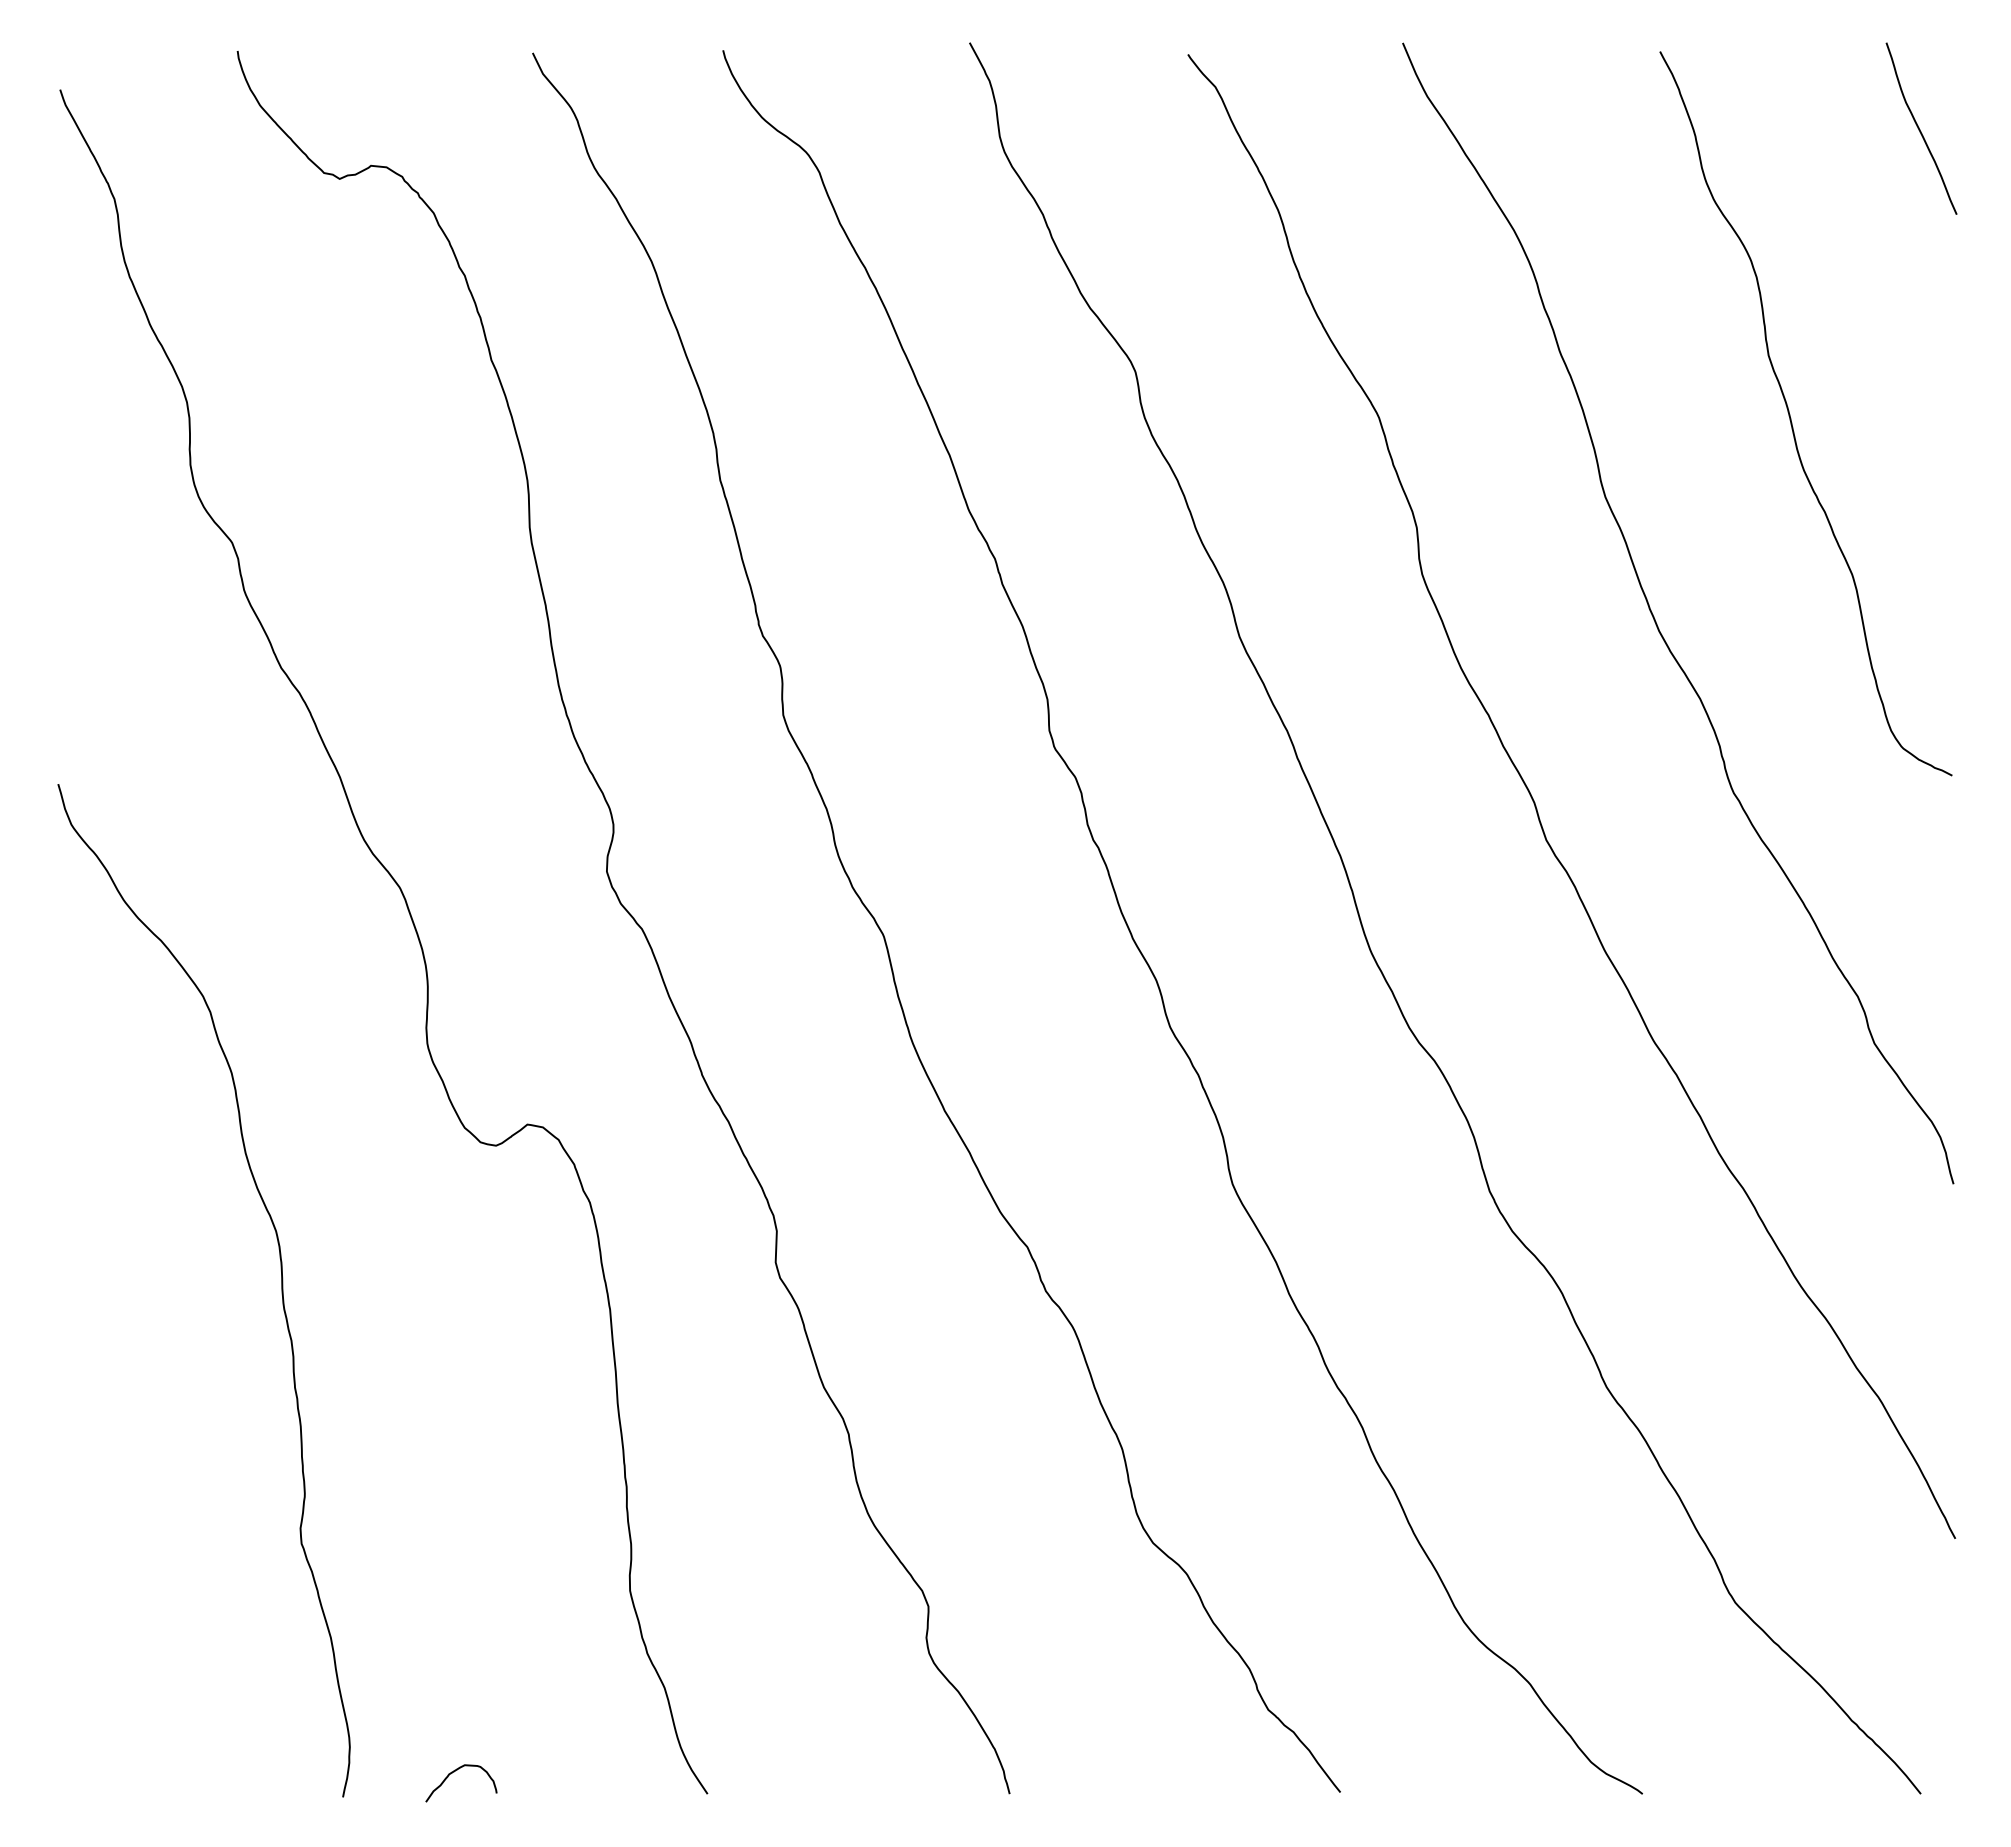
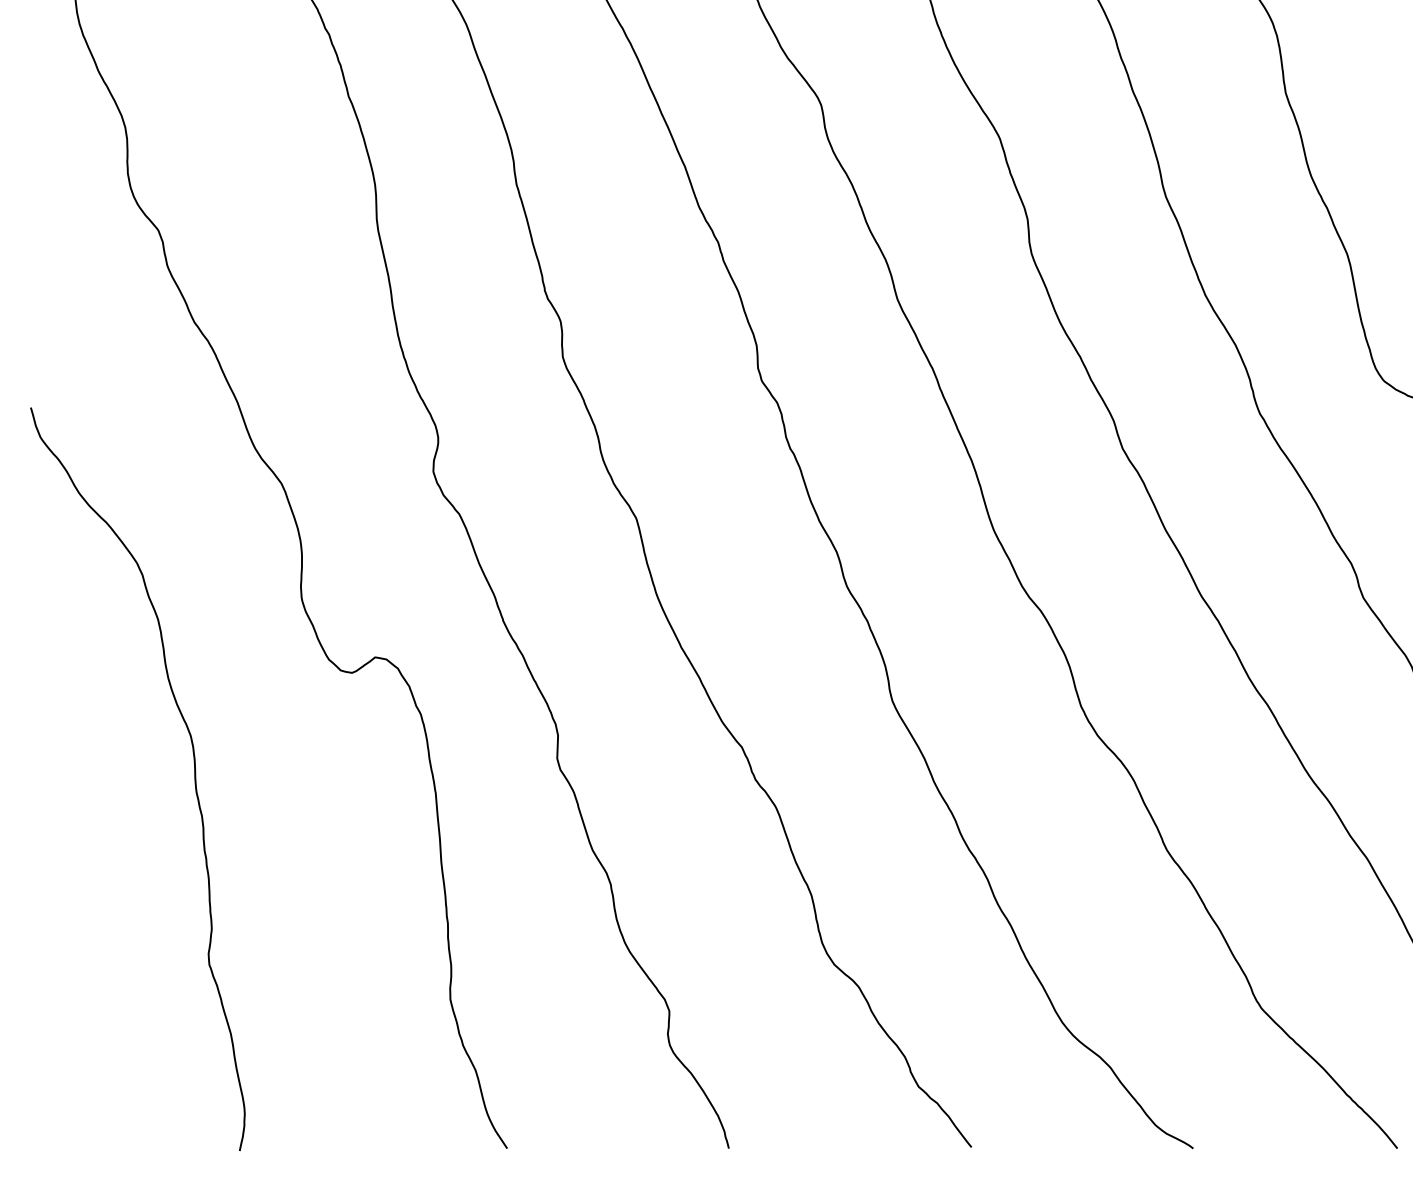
curve: (454, 1772) -> (321, 1132), removed

